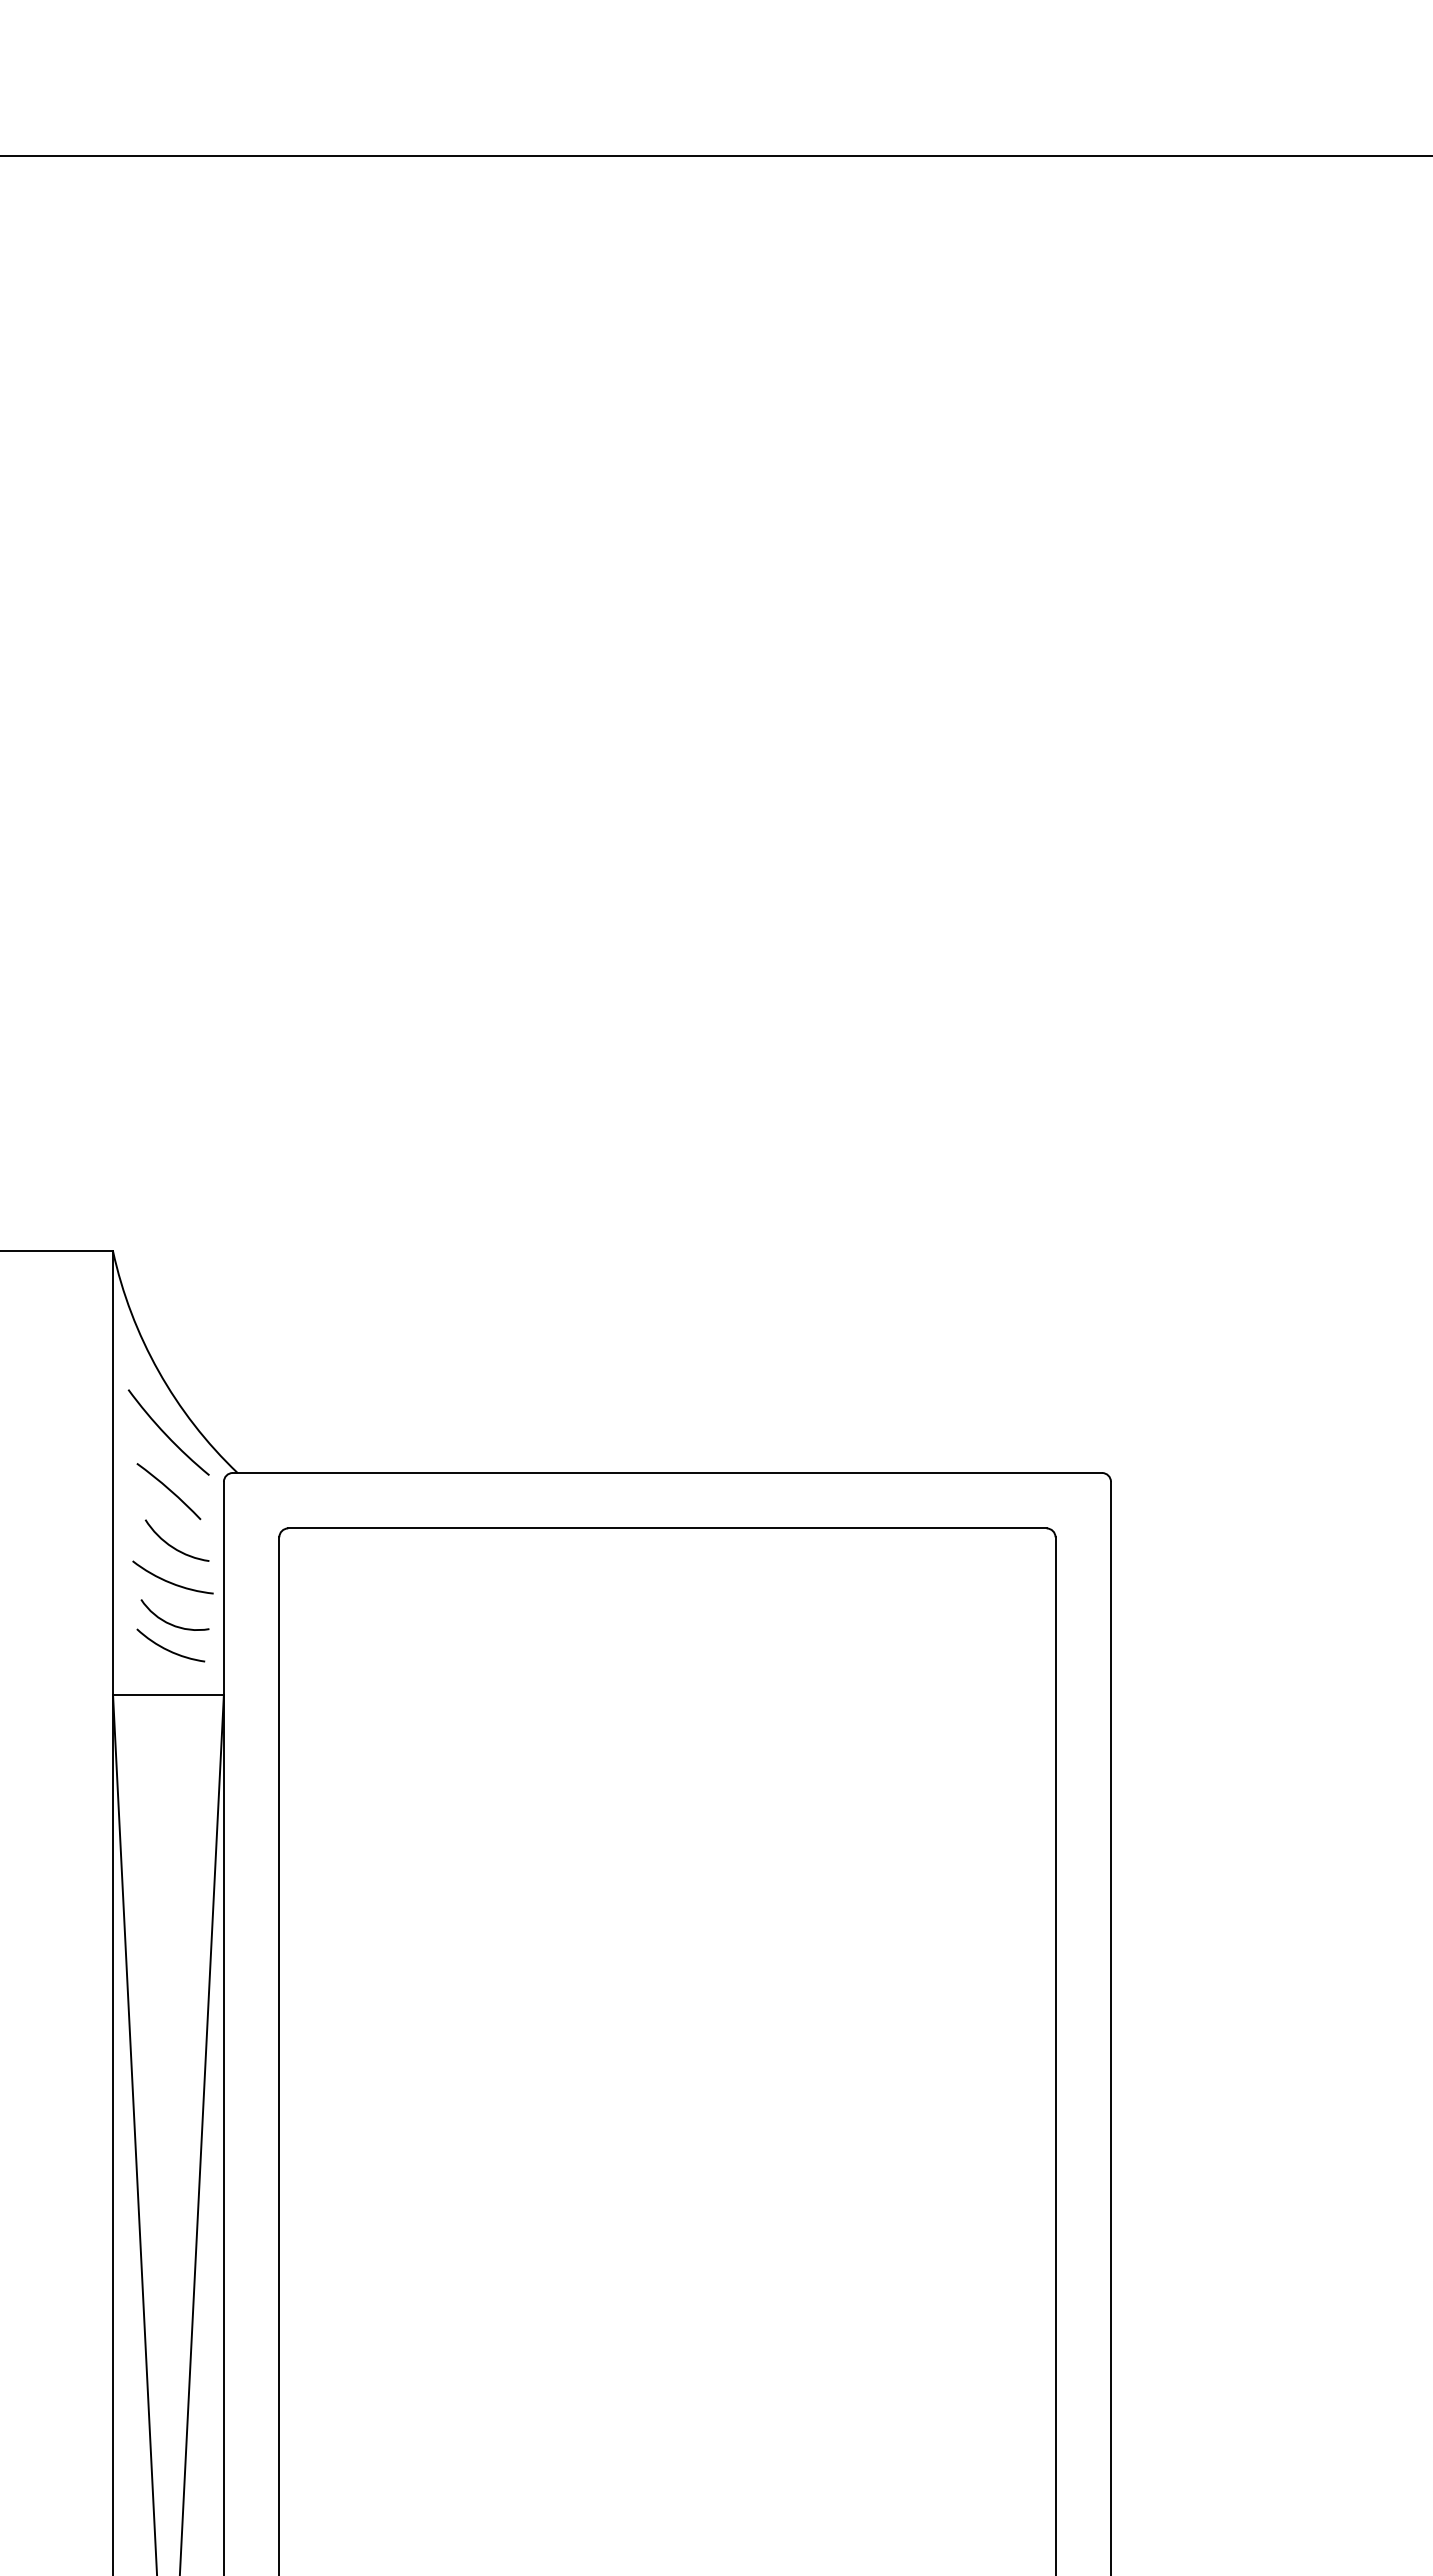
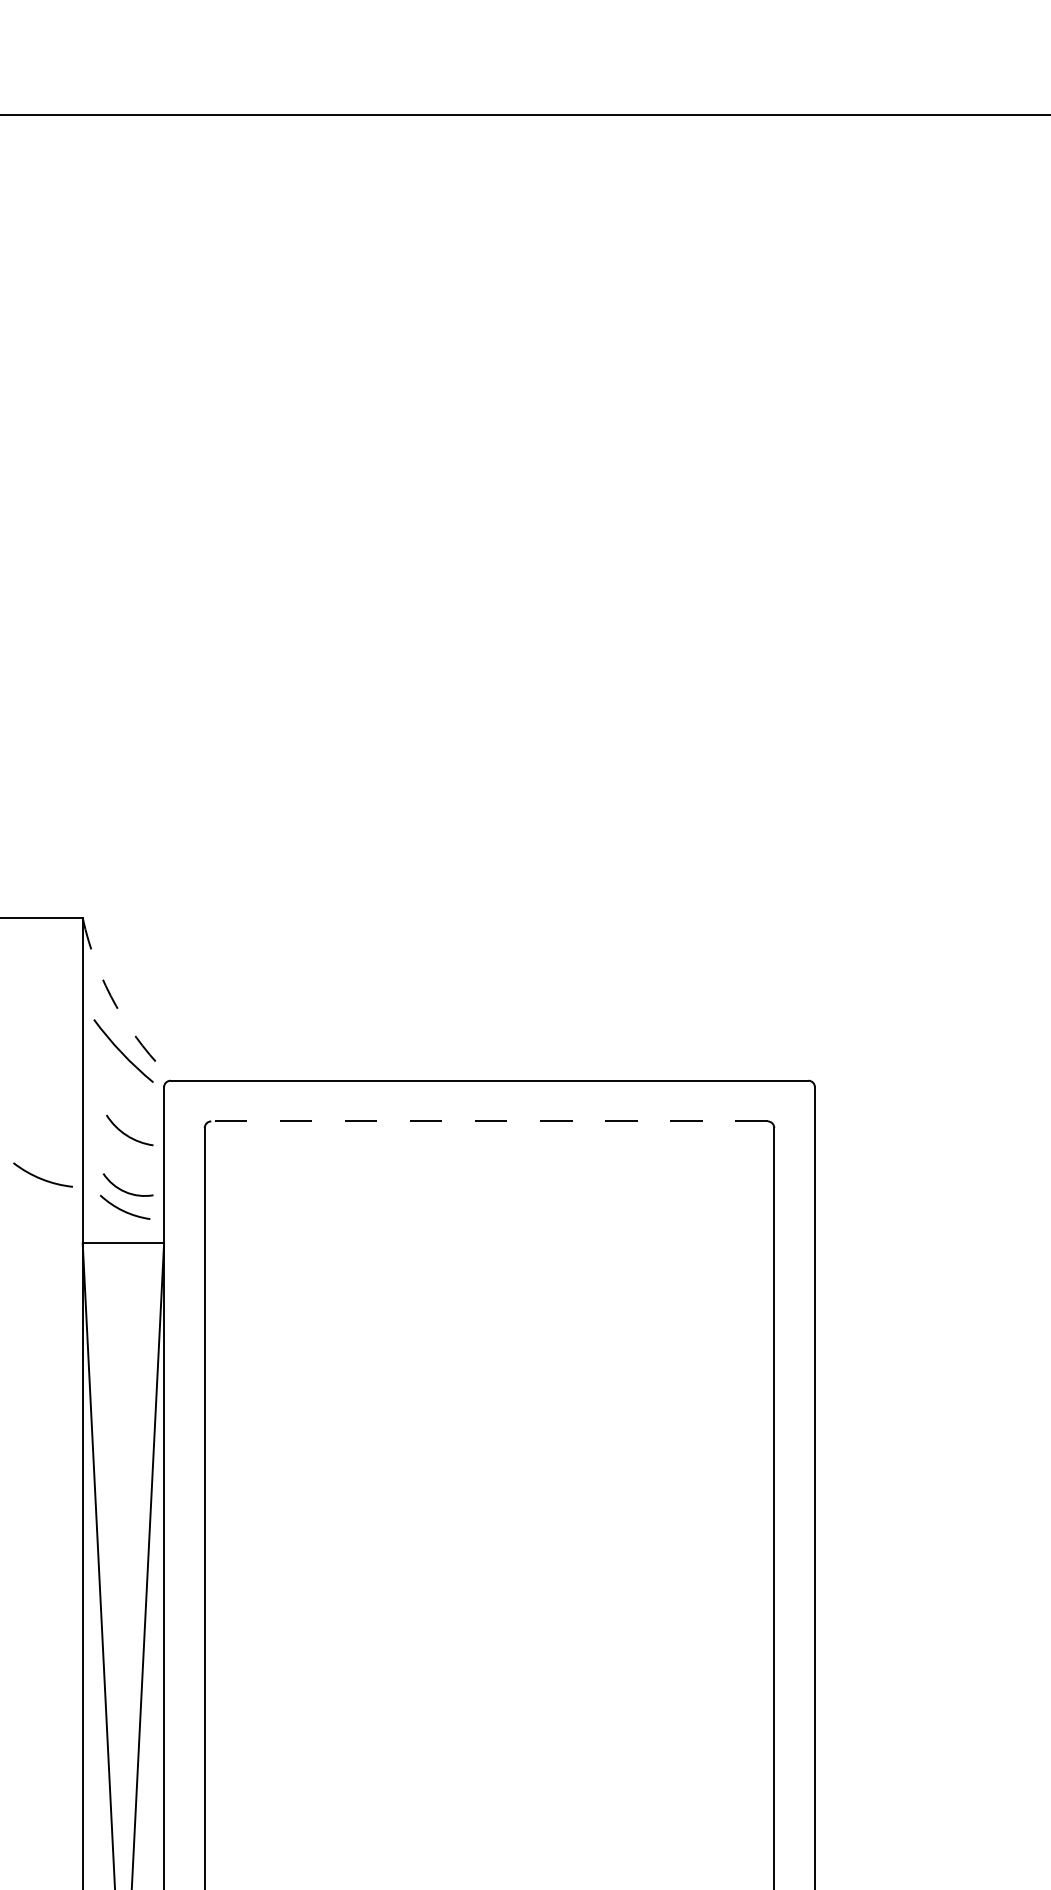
arc: (158, 1371) -> (116, 1006), solid -> dashed
arc: (168, 1490) -> (123, 1093), removed
line: (666, 1528) -> (488, 1121), solid -> dashed
arc: (170, 1581) -> (41, 1177), moved

